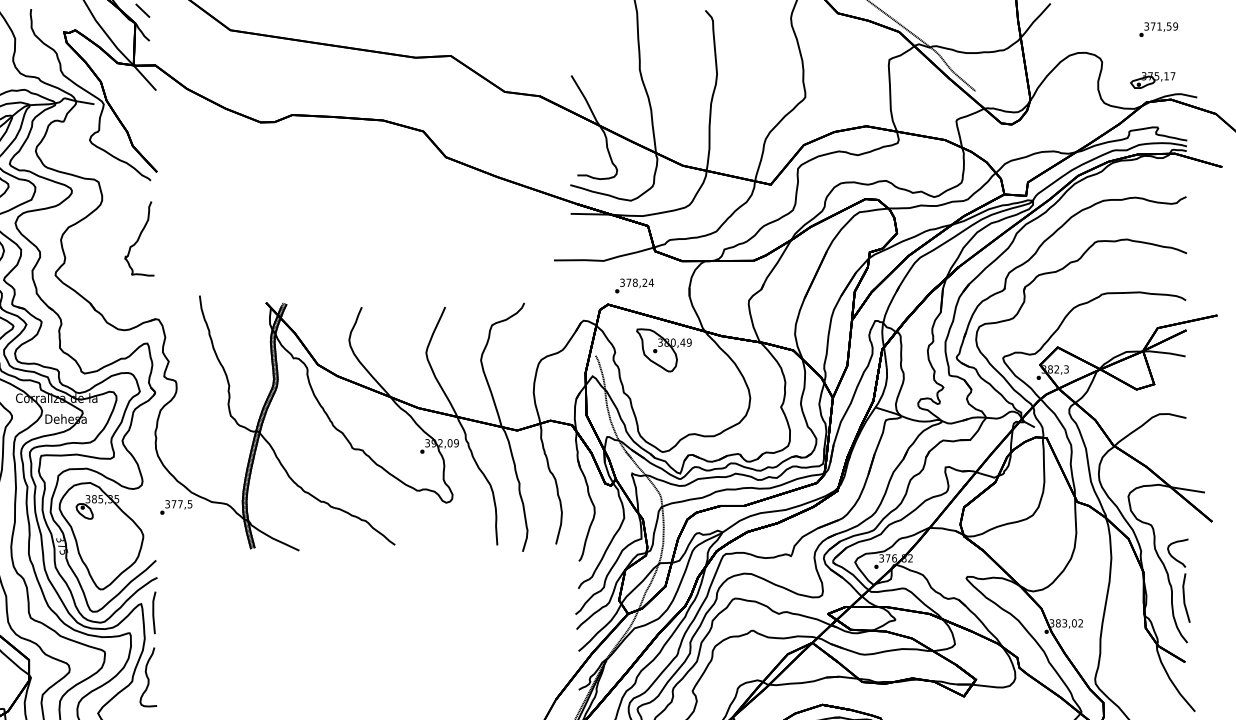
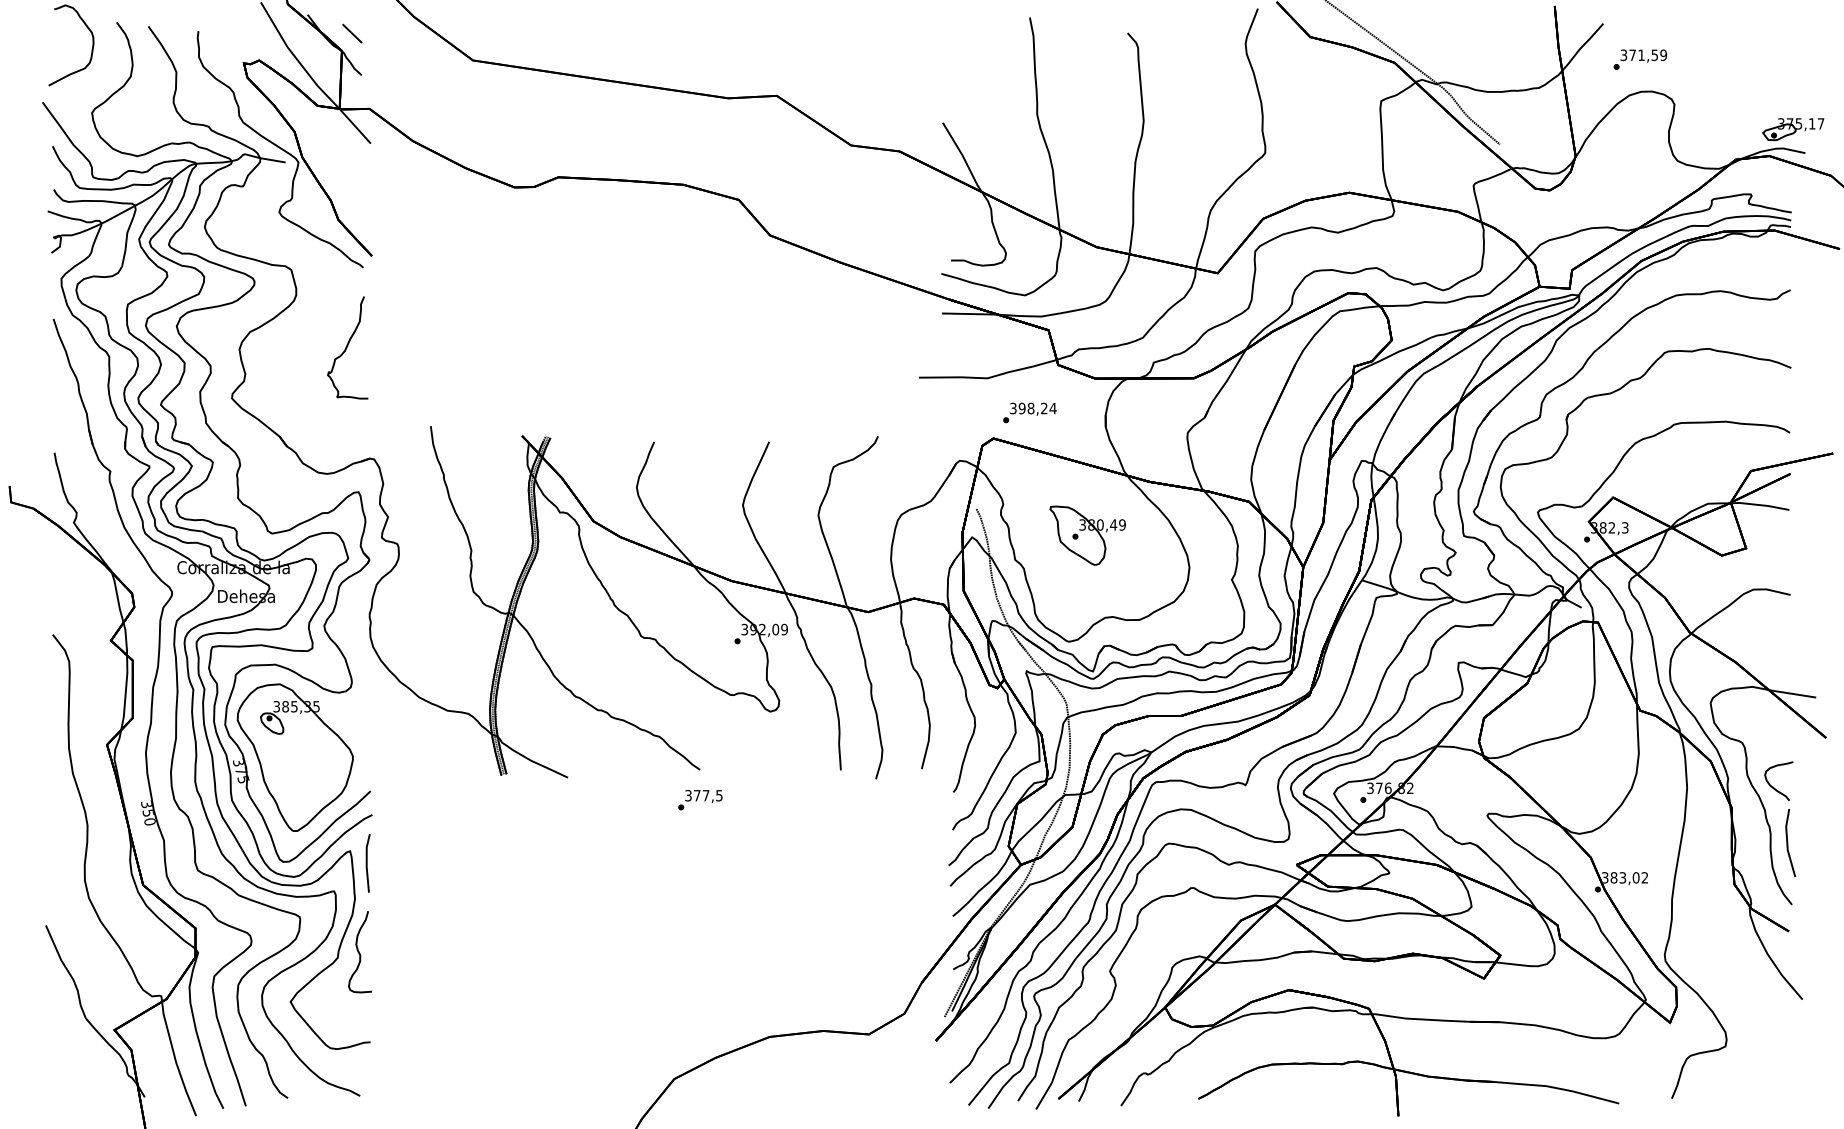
text: (1158, 29) -> (1640, 59), moved
part: (1153, 80) -> (1793, 129), moved
text: (628, 282) -> (1021, 408), 378,24 -> 398,24
part: (663, 350) -> (1087, 535), moved
text: (176, 507) -> (700, 800), moved

